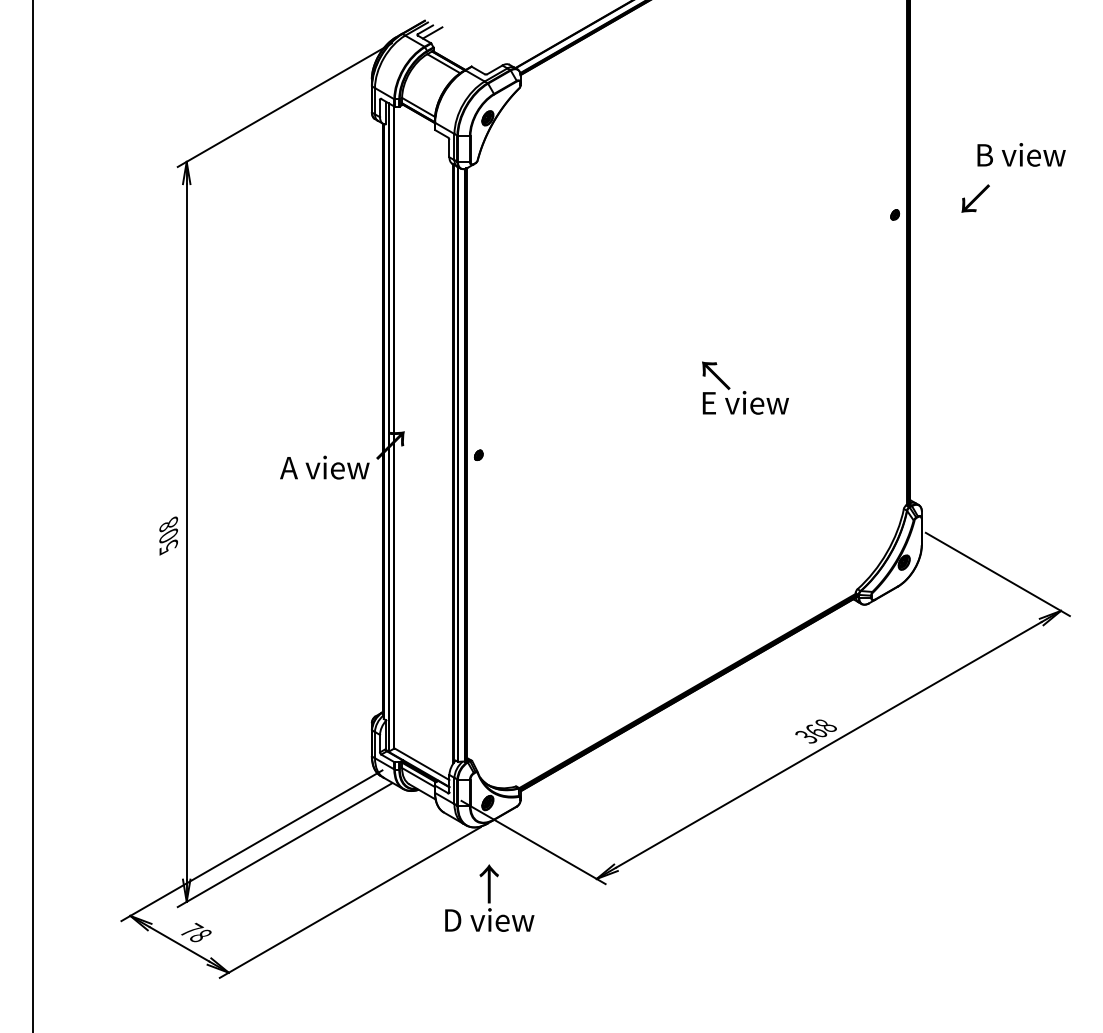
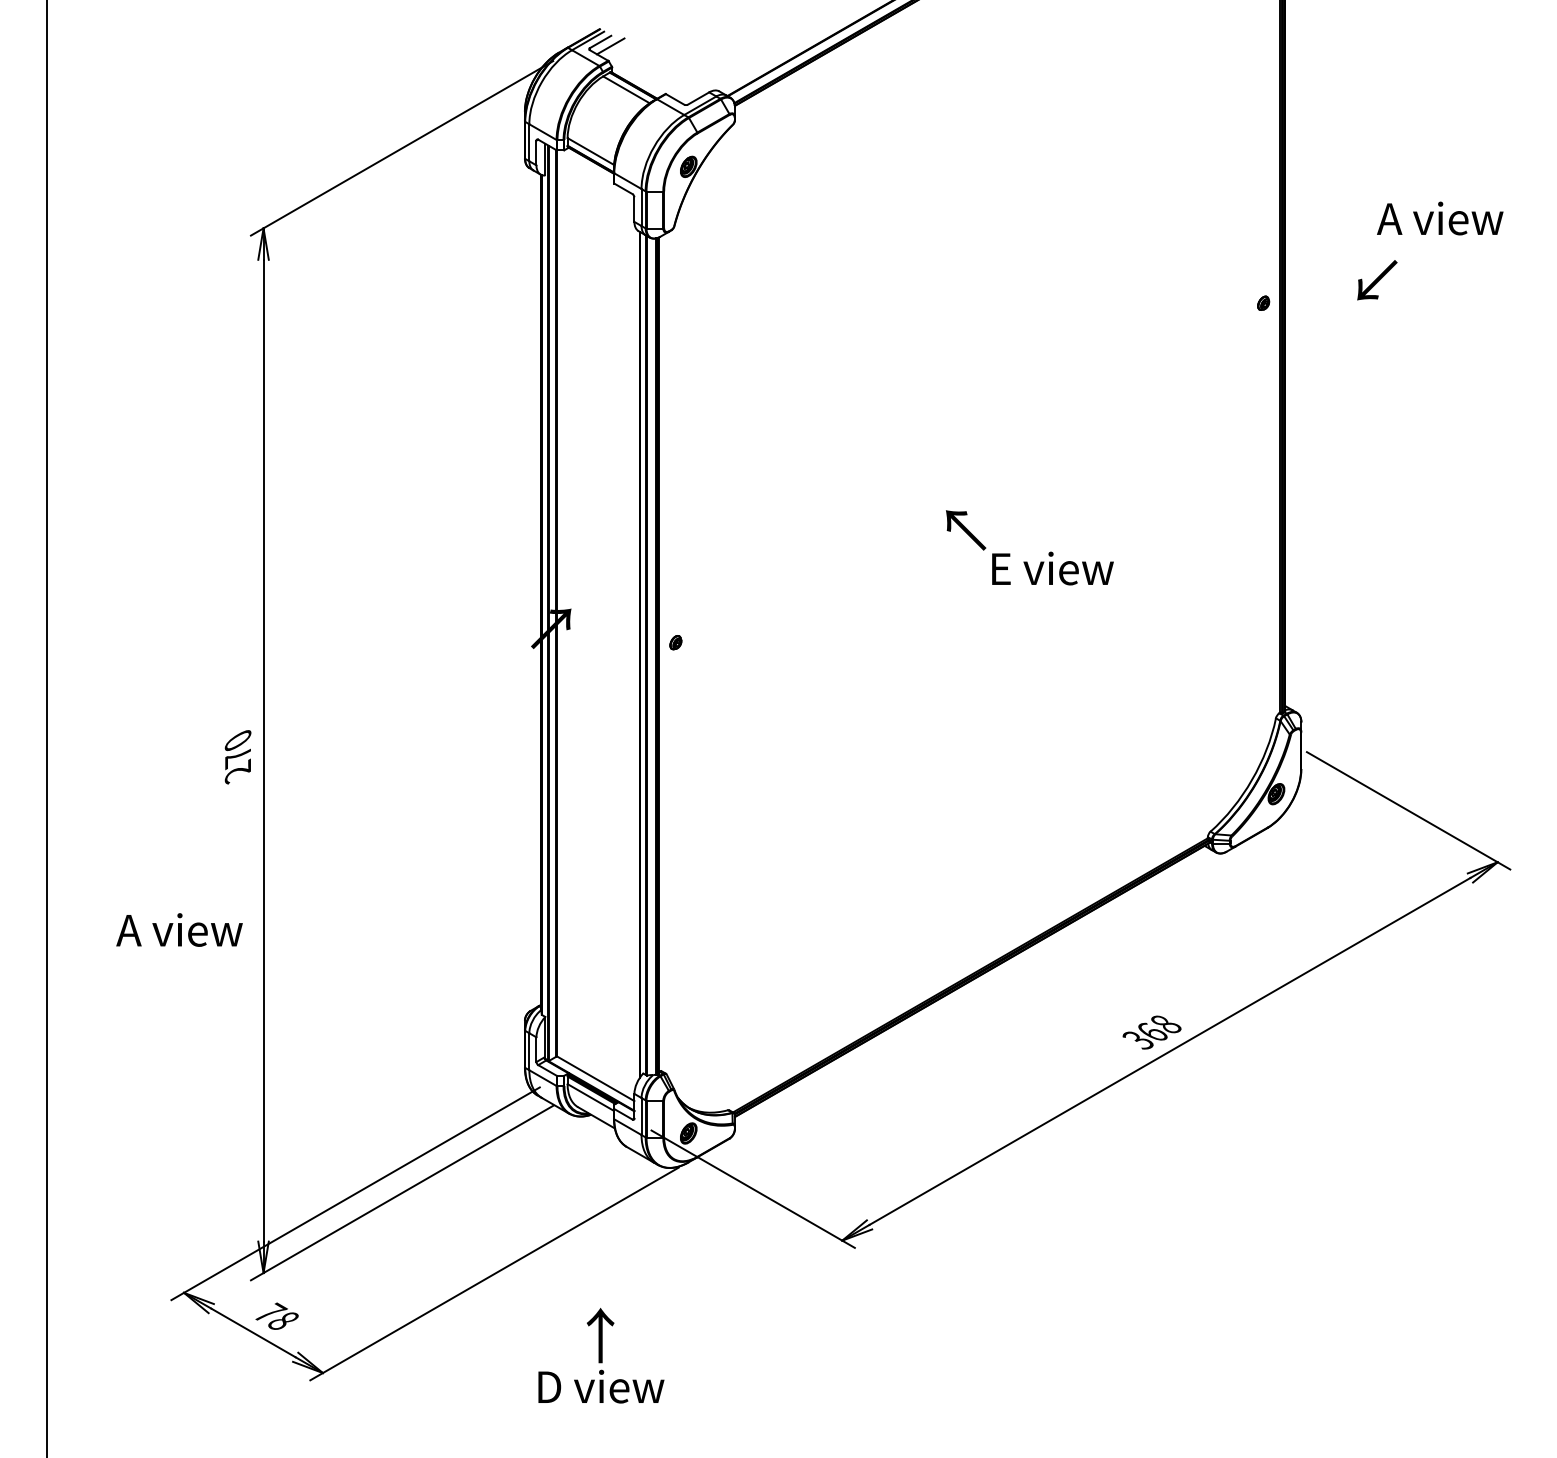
text: (1020, 154) -> (1440, 218), B view -> A view
text: (716, 375) -> (966, 530), moved
text: (324, 467) -> (179, 929), moved
text: (168, 535) -> (237, 756), 508 -> 270
text: (489, 897) -> (601, 1355), moved

